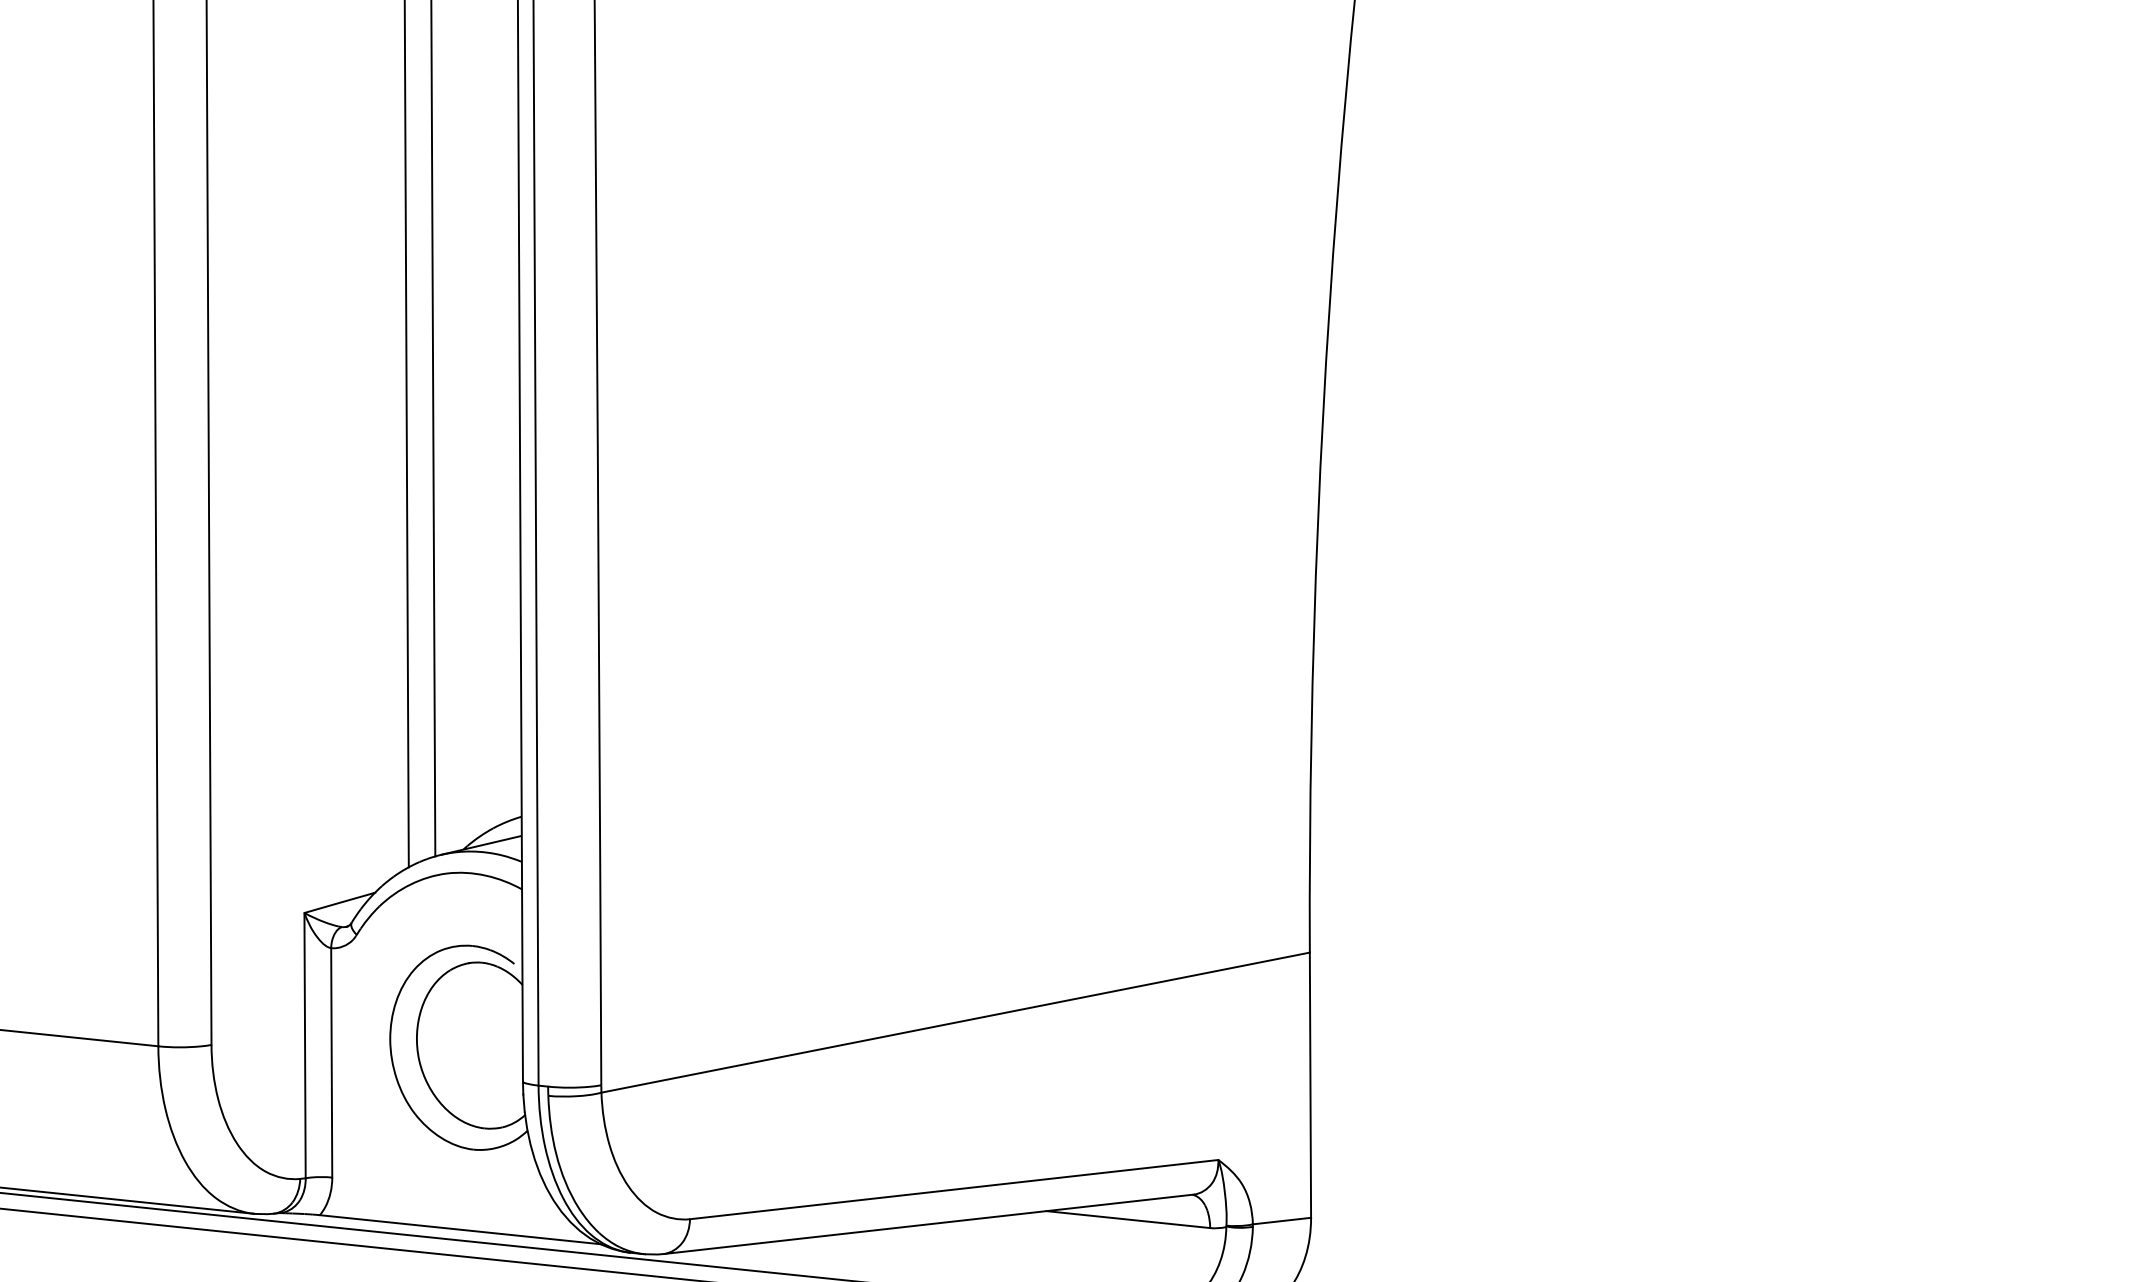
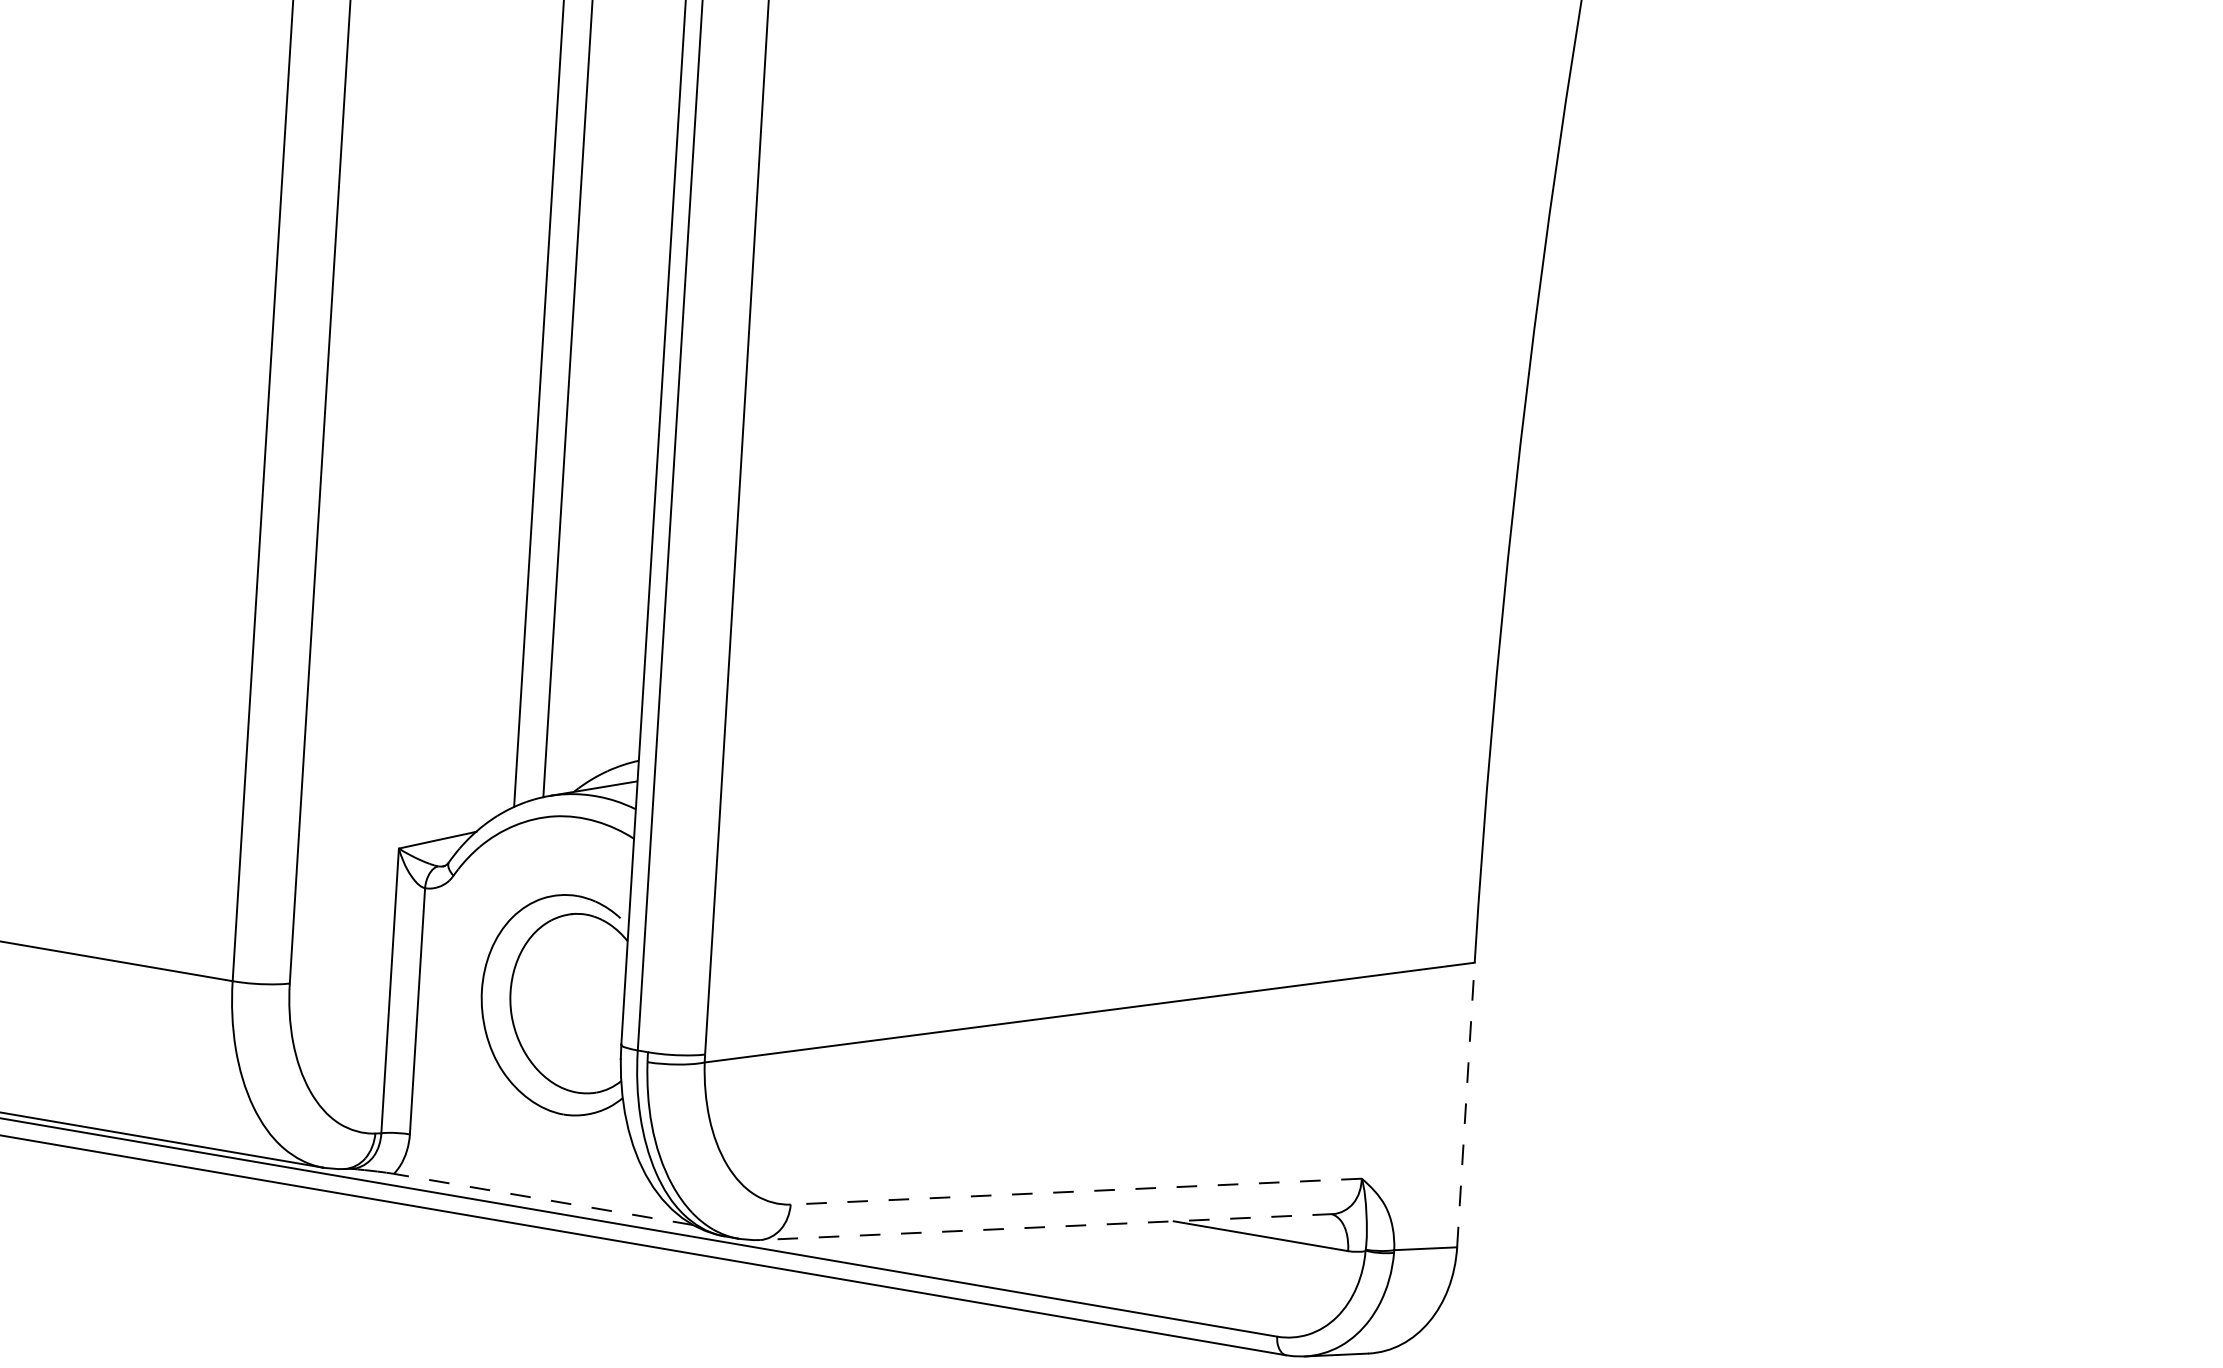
line: (1310, 1085) -> (1465, 1105), solid -> dashed
line: (954, 1189) -> (1076, 1191), solid -> dashed
line: (928, 1224) -> (1046, 1227), solid -> dashed
line: (459, 1229) -> (542, 1199), solid -> dashed

